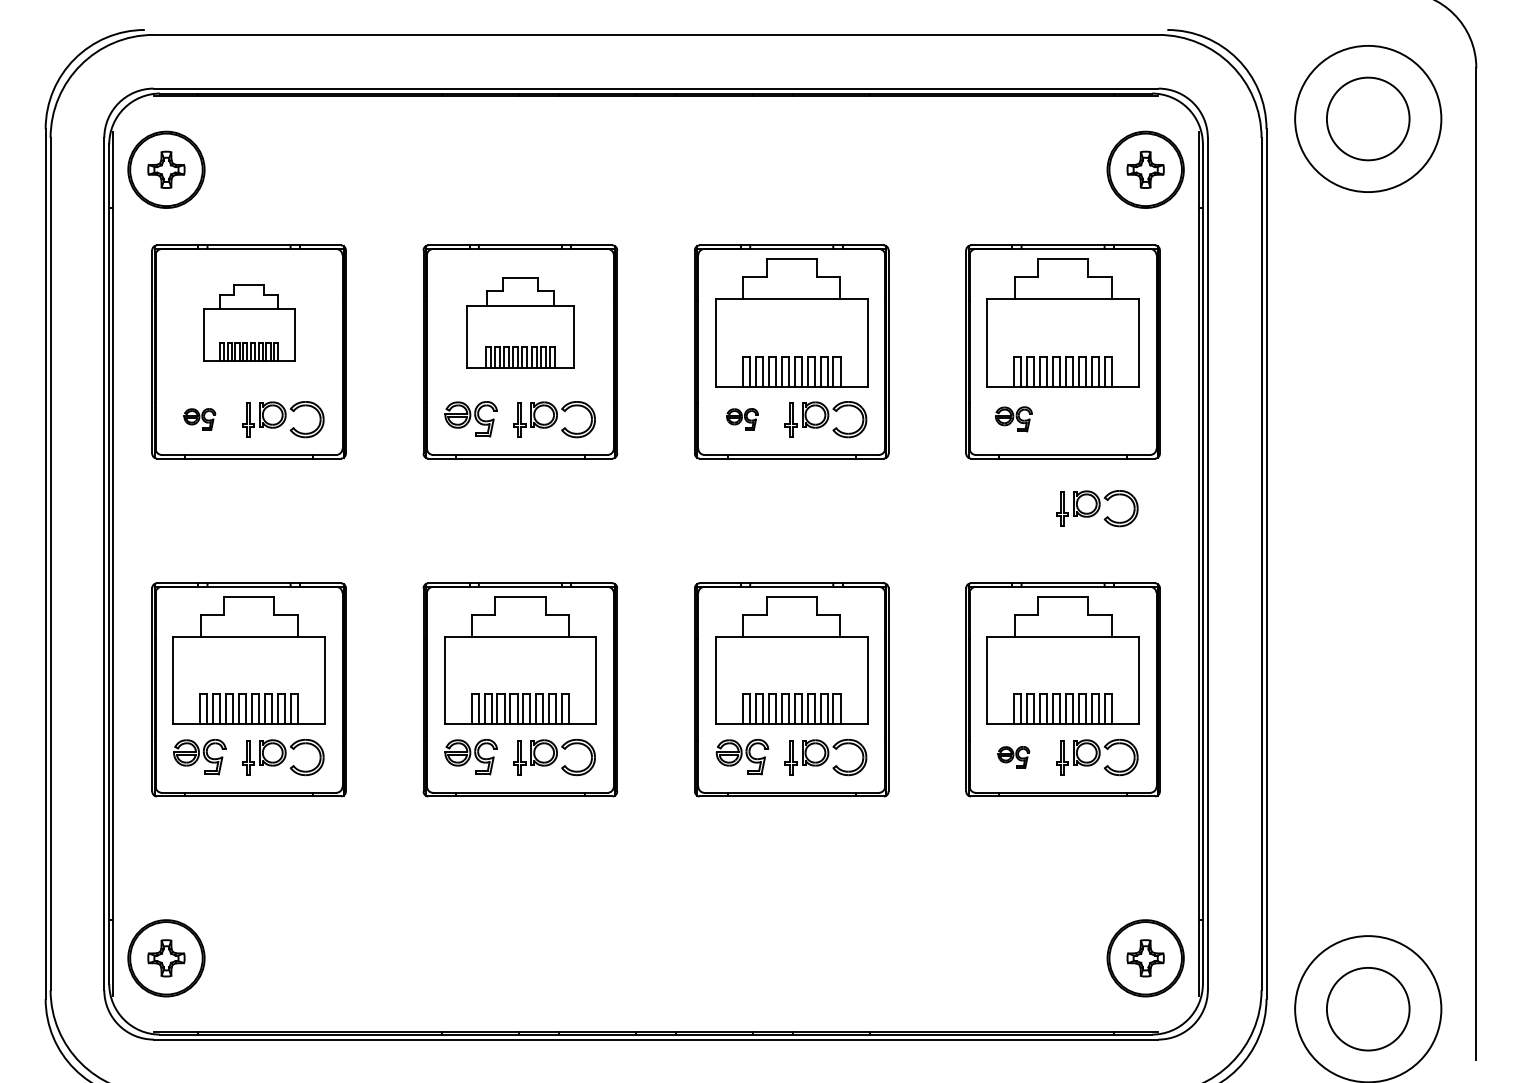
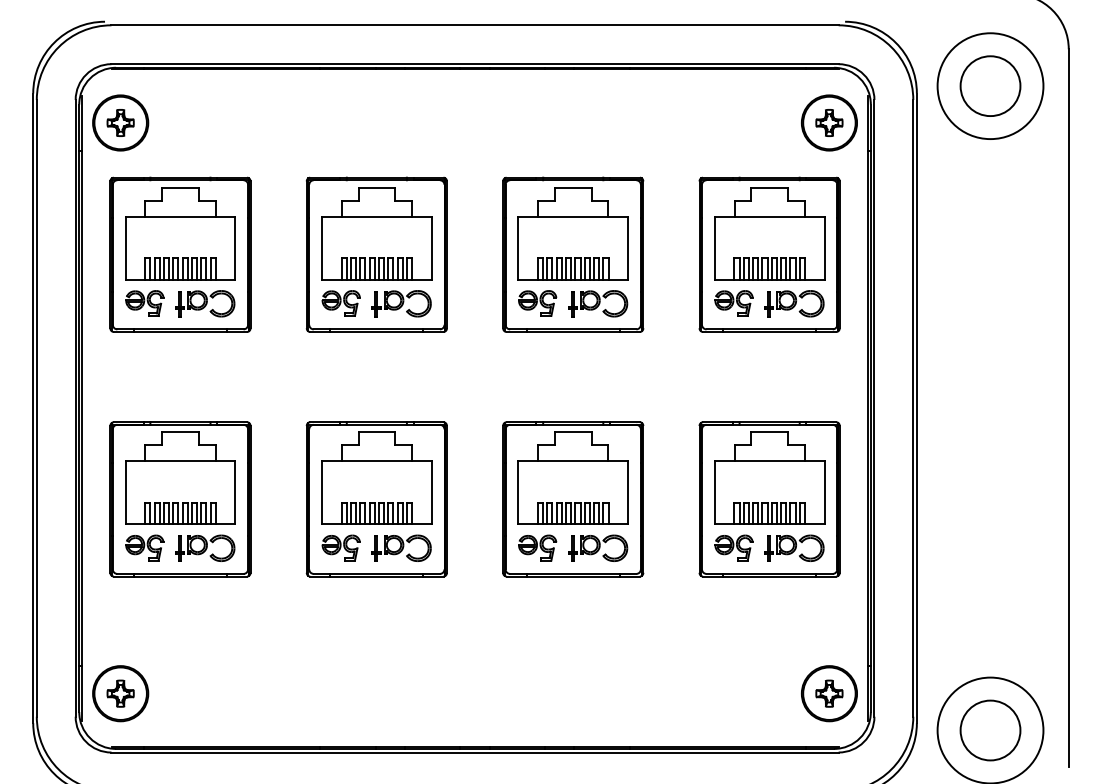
part: (248, 322) -> (180, 233), size x1.67
part: (520, 322) -> (376, 233), size x1.43
part: (199, 419) -> (144, 303), size x1.67
part: (742, 419) -> (537, 303), size x1.67
part: (1013, 419) -> (733, 303), size x1.43
part: (1097, 508) -> (794, 303), moved
part: (1013, 757) -> (733, 548), size x1.67

